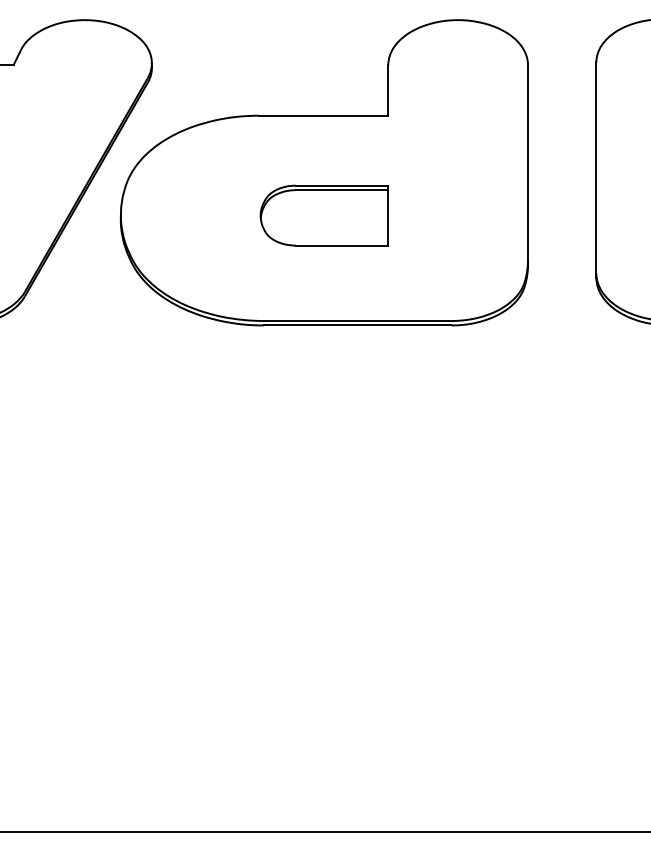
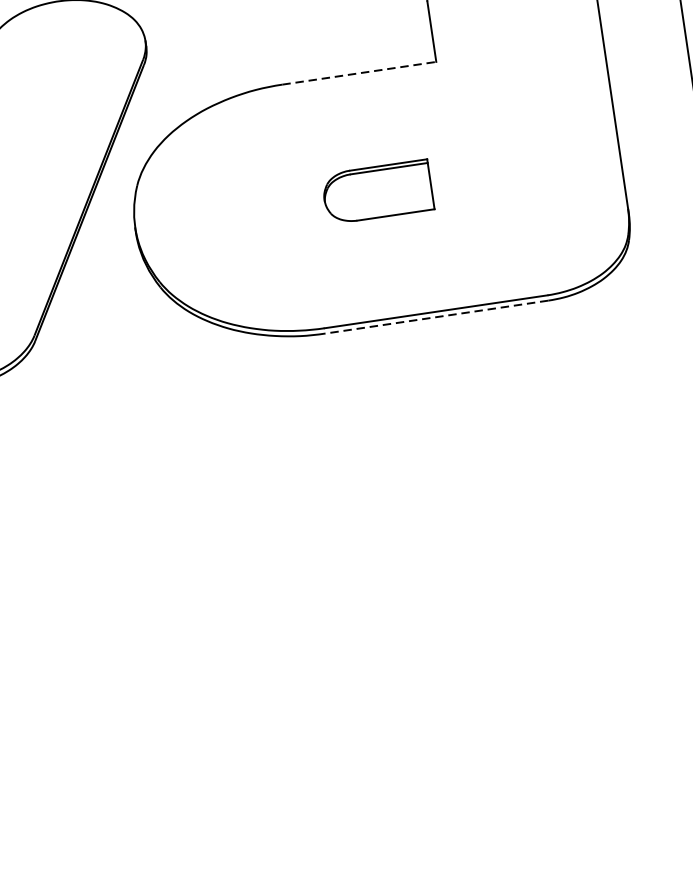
line: (323, 115) -> (359, 73), solid -> dashed
part: (323, 215) -> (376, 192), size x0.7
line: (357, 325) -> (436, 317), solid -> dashed

